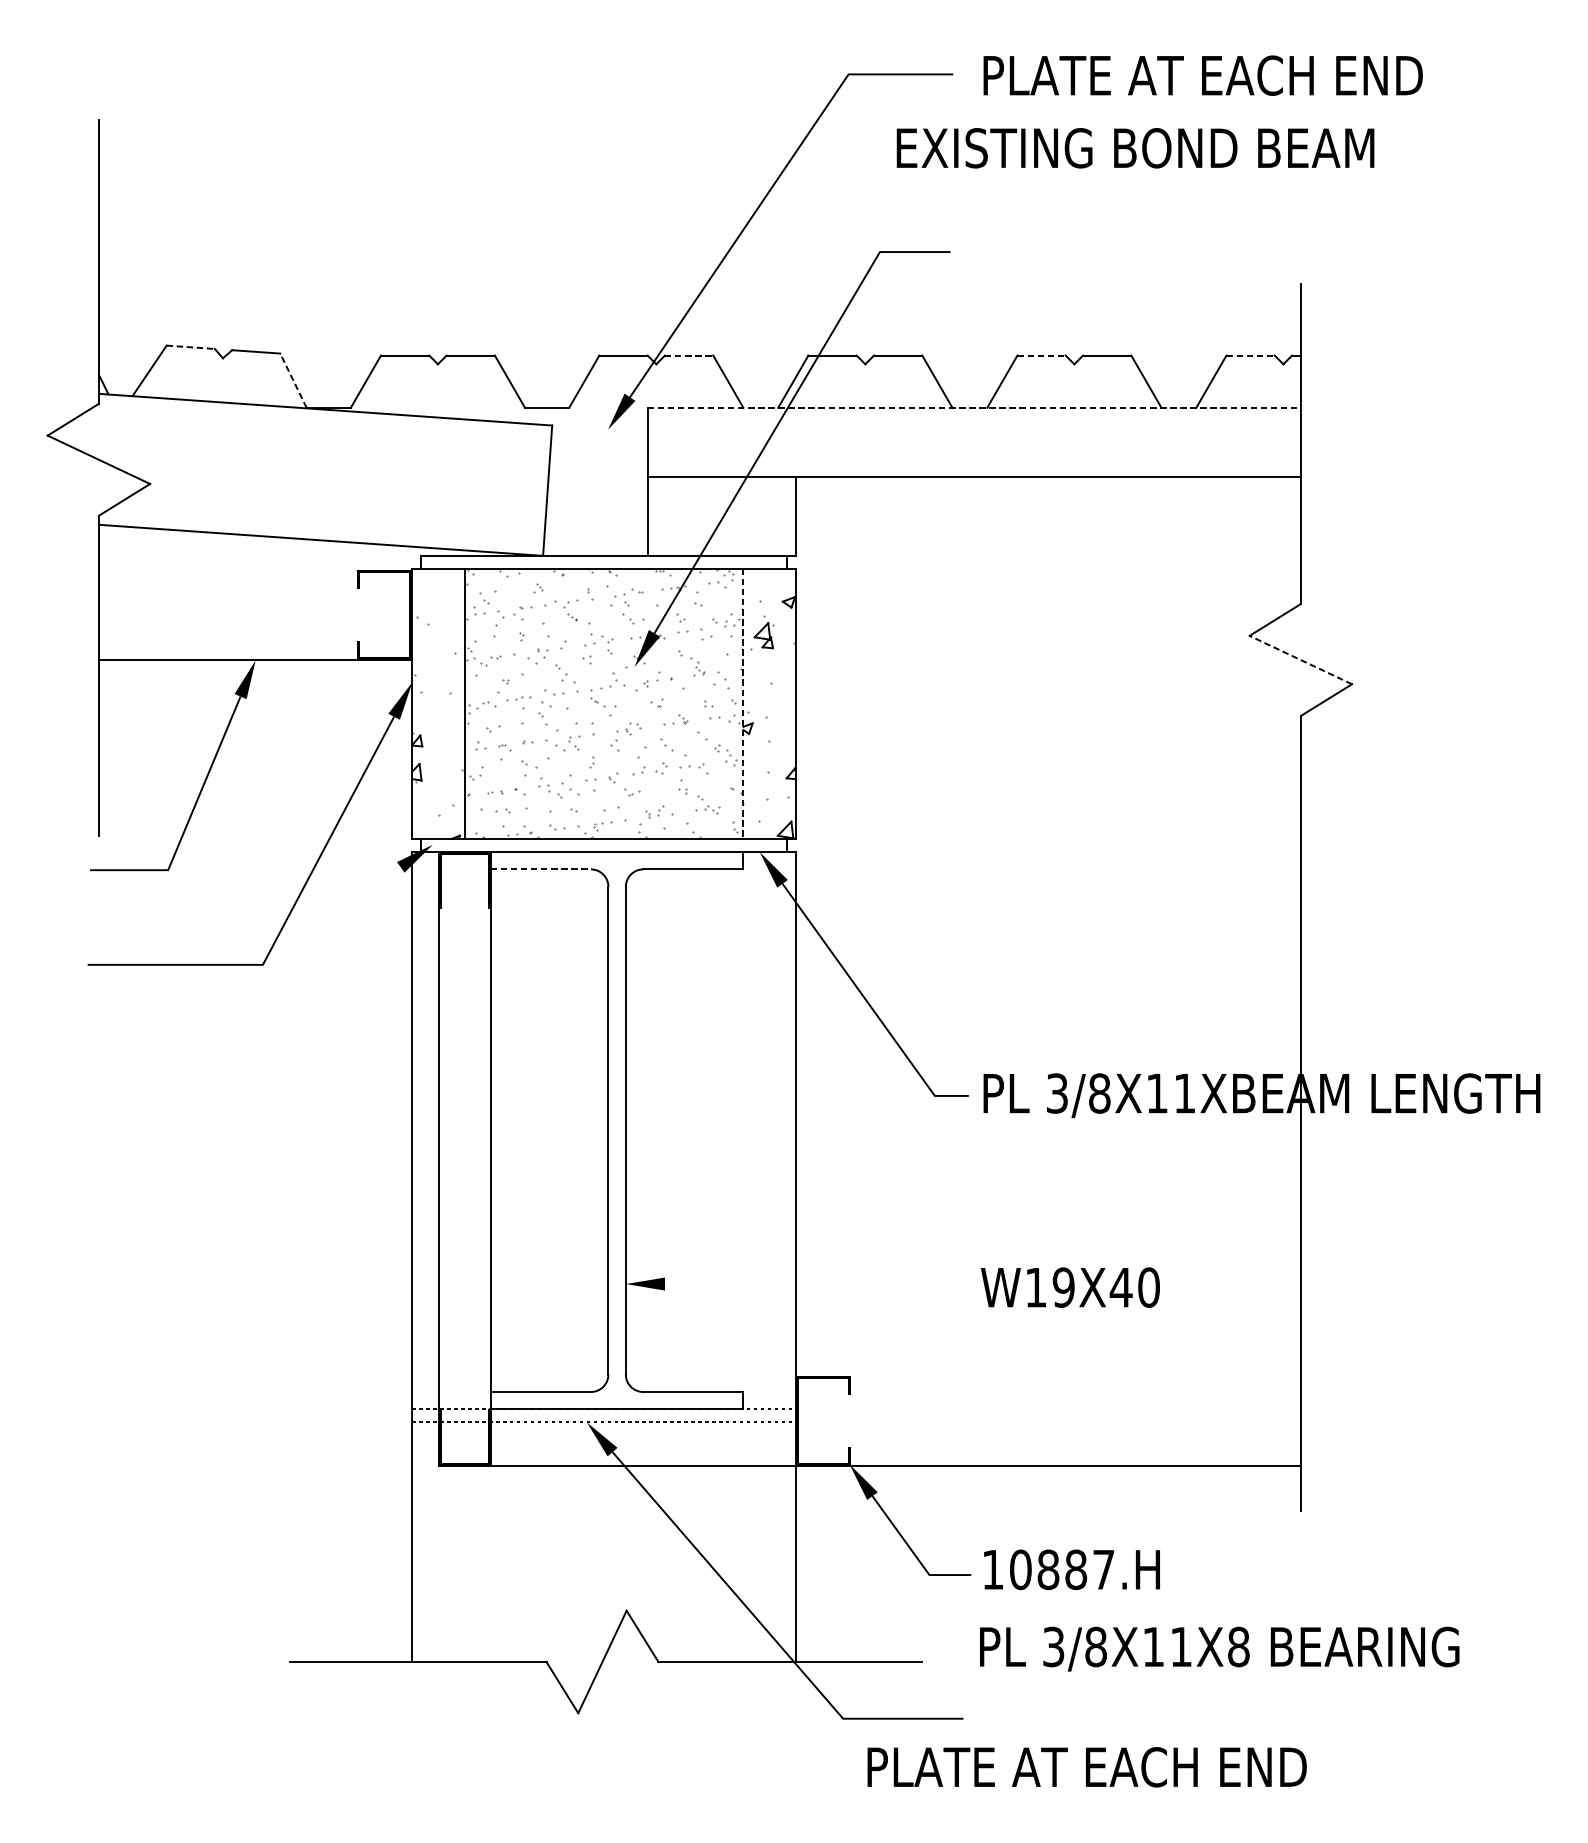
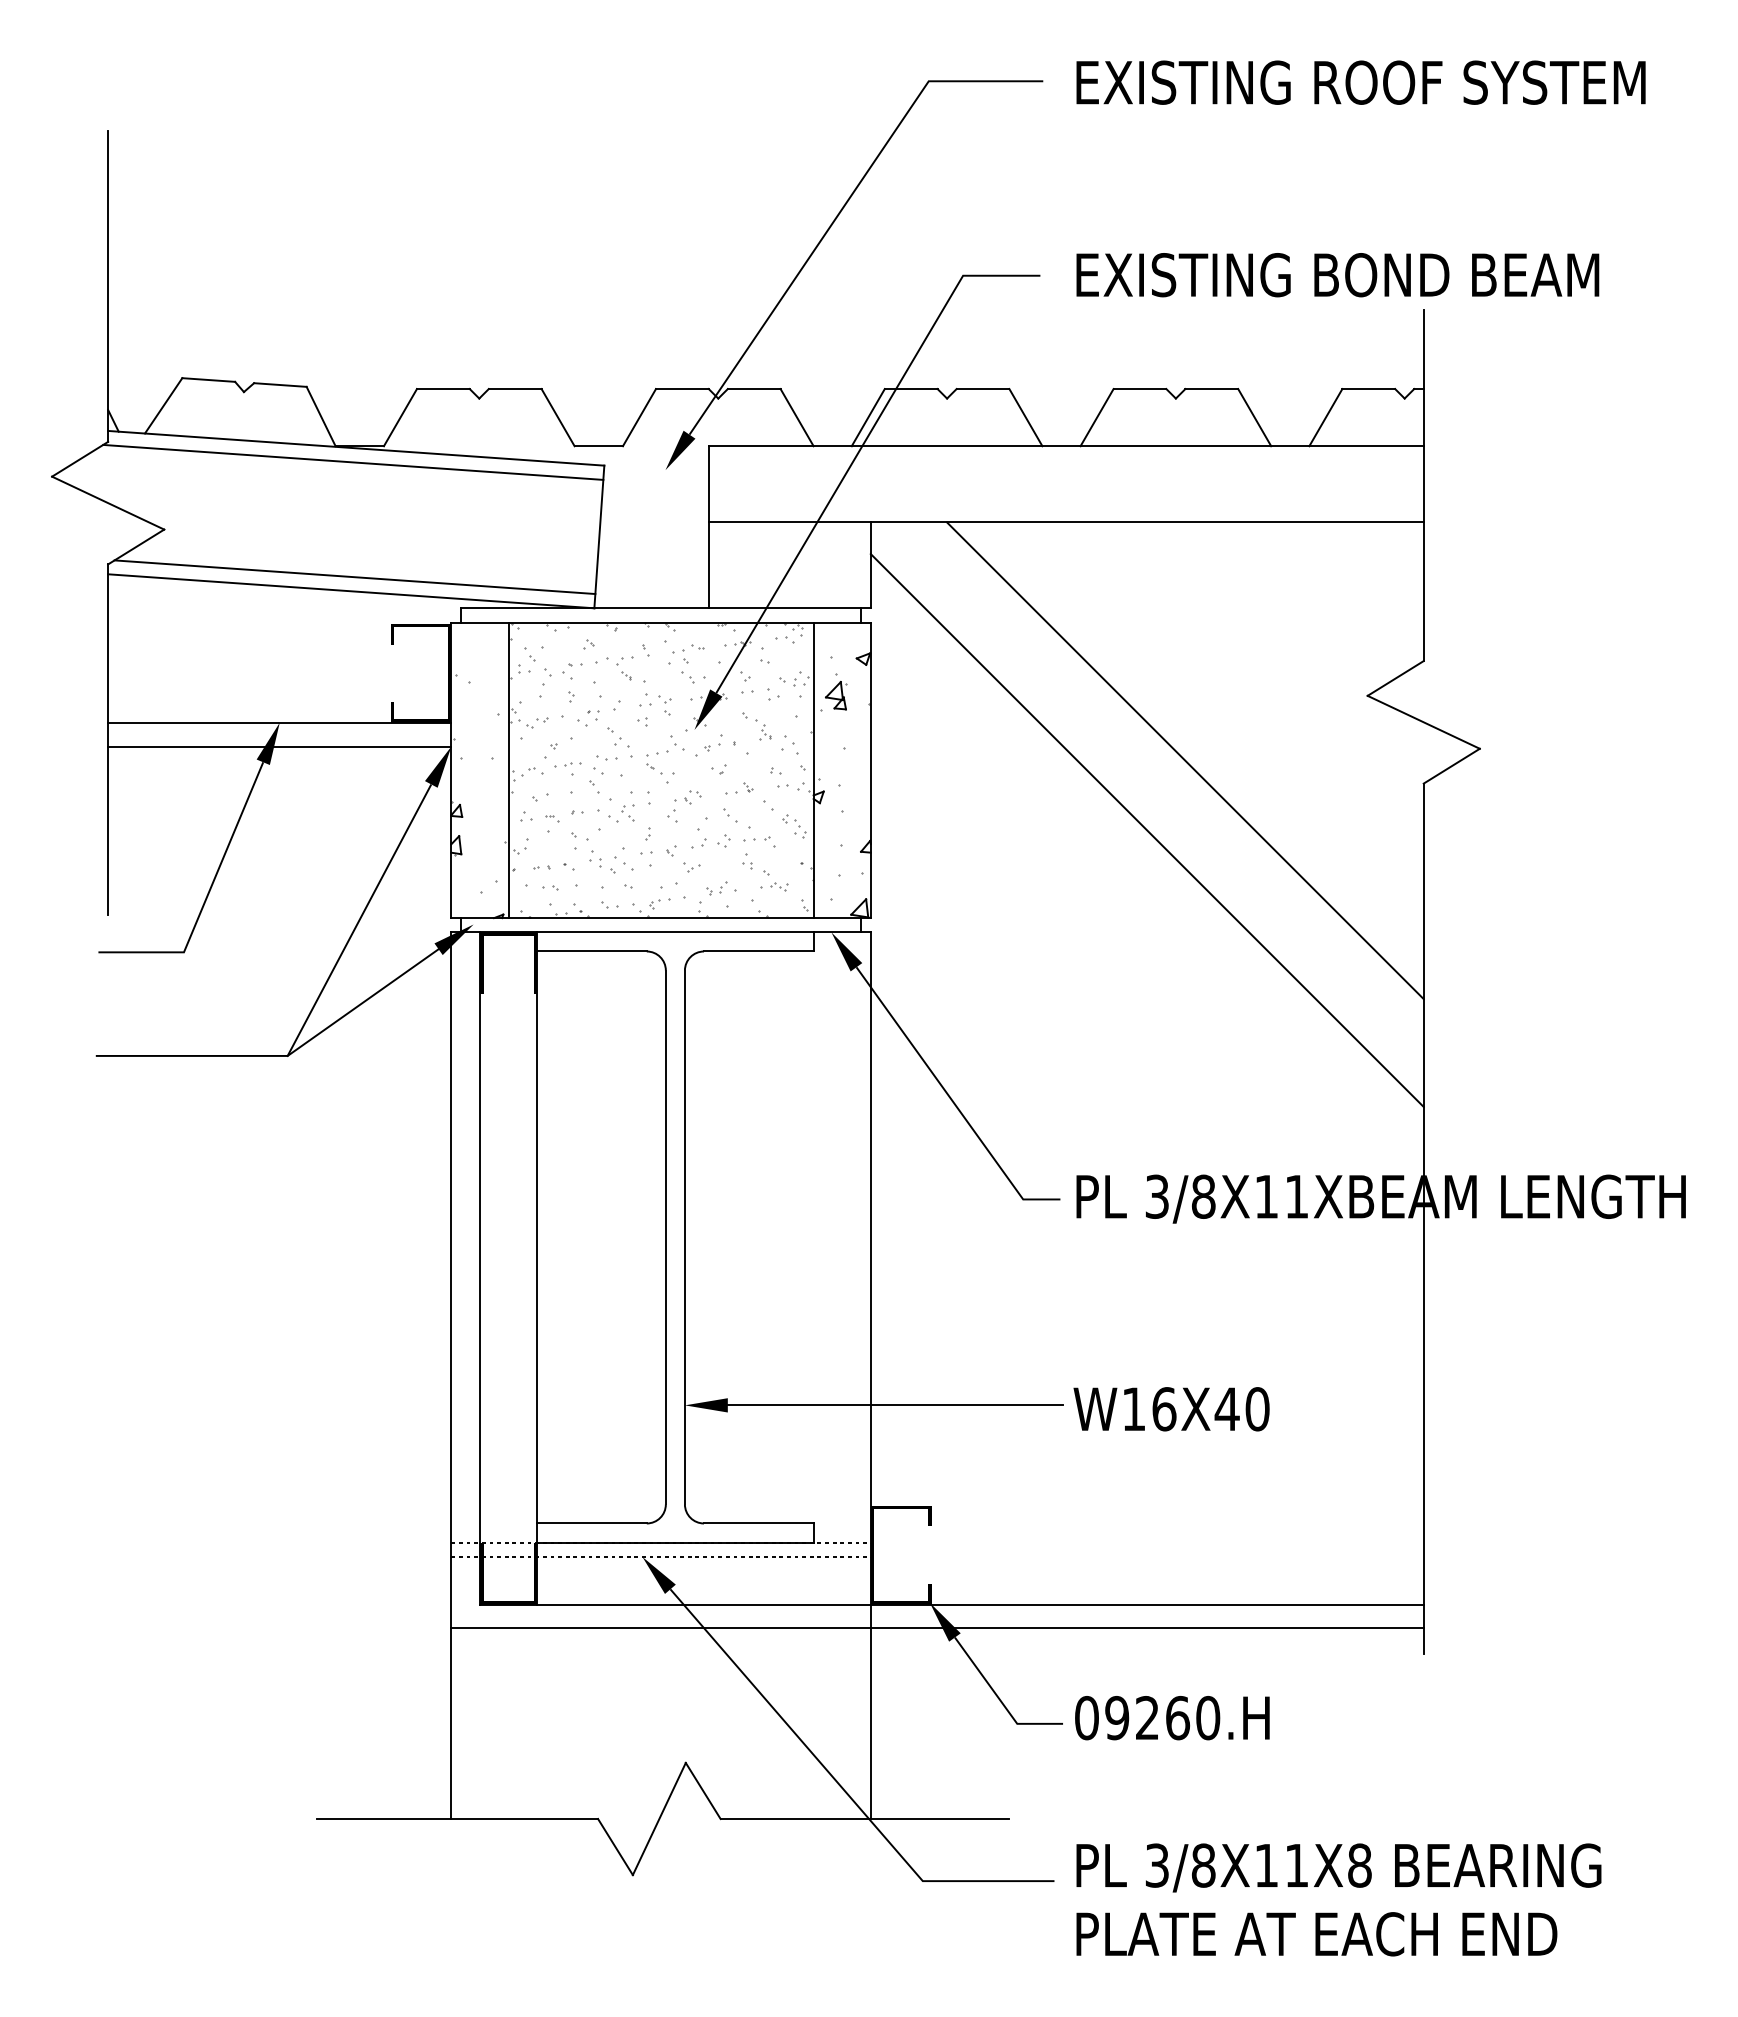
text: (1245, 75) -> (1363, 82), PLATE AT EACH END -> EXISTING ROOF SYSTEM
text: (1135, 148) -> (1337, 275), moved
line: (191, 347) -> (209, 380), dashed -> solid
line: (689, 355) -> (754, 389), dashed -> solid
line: (1042, 355) -> (1140, 389), dashed -> solid
line: (1251, 355) -> (1369, 389), dashed -> solid
line: (292, 380) -> (320, 416), dashed -> solid
line: (974, 408) -> (1066, 446), dashed -> solid
line: (323, 421) -> (353, 461), added
line: (323, 527) -> (354, 577), added
line: (1300, 660) -> (1423, 722), dashed -> solid
line: (255, 682) -> (279, 746), added
line: (1083, 694) -> (1185, 760), added
line: (743, 704) -> (813, 770), dashed -> solid
line: (1047, 758) -> (1146, 830), added
line: (540, 869) -> (591, 951), dashed -> solid
line: (331, 916) -> (362, 1002), added
line: (818, 1284) -> (895, 1405), added
text: (1063, 1287) -> (1164, 1409), W19X40 -> W16X40
line: (856, 1487) -> (937, 1628), added
text: (1048, 1569) -> (1147, 1717), 10887.H -> 09260.H
text: (1219, 1648) -> (1338, 1867), moved
text: (1086, 1767) -> (1316, 1934), moved

